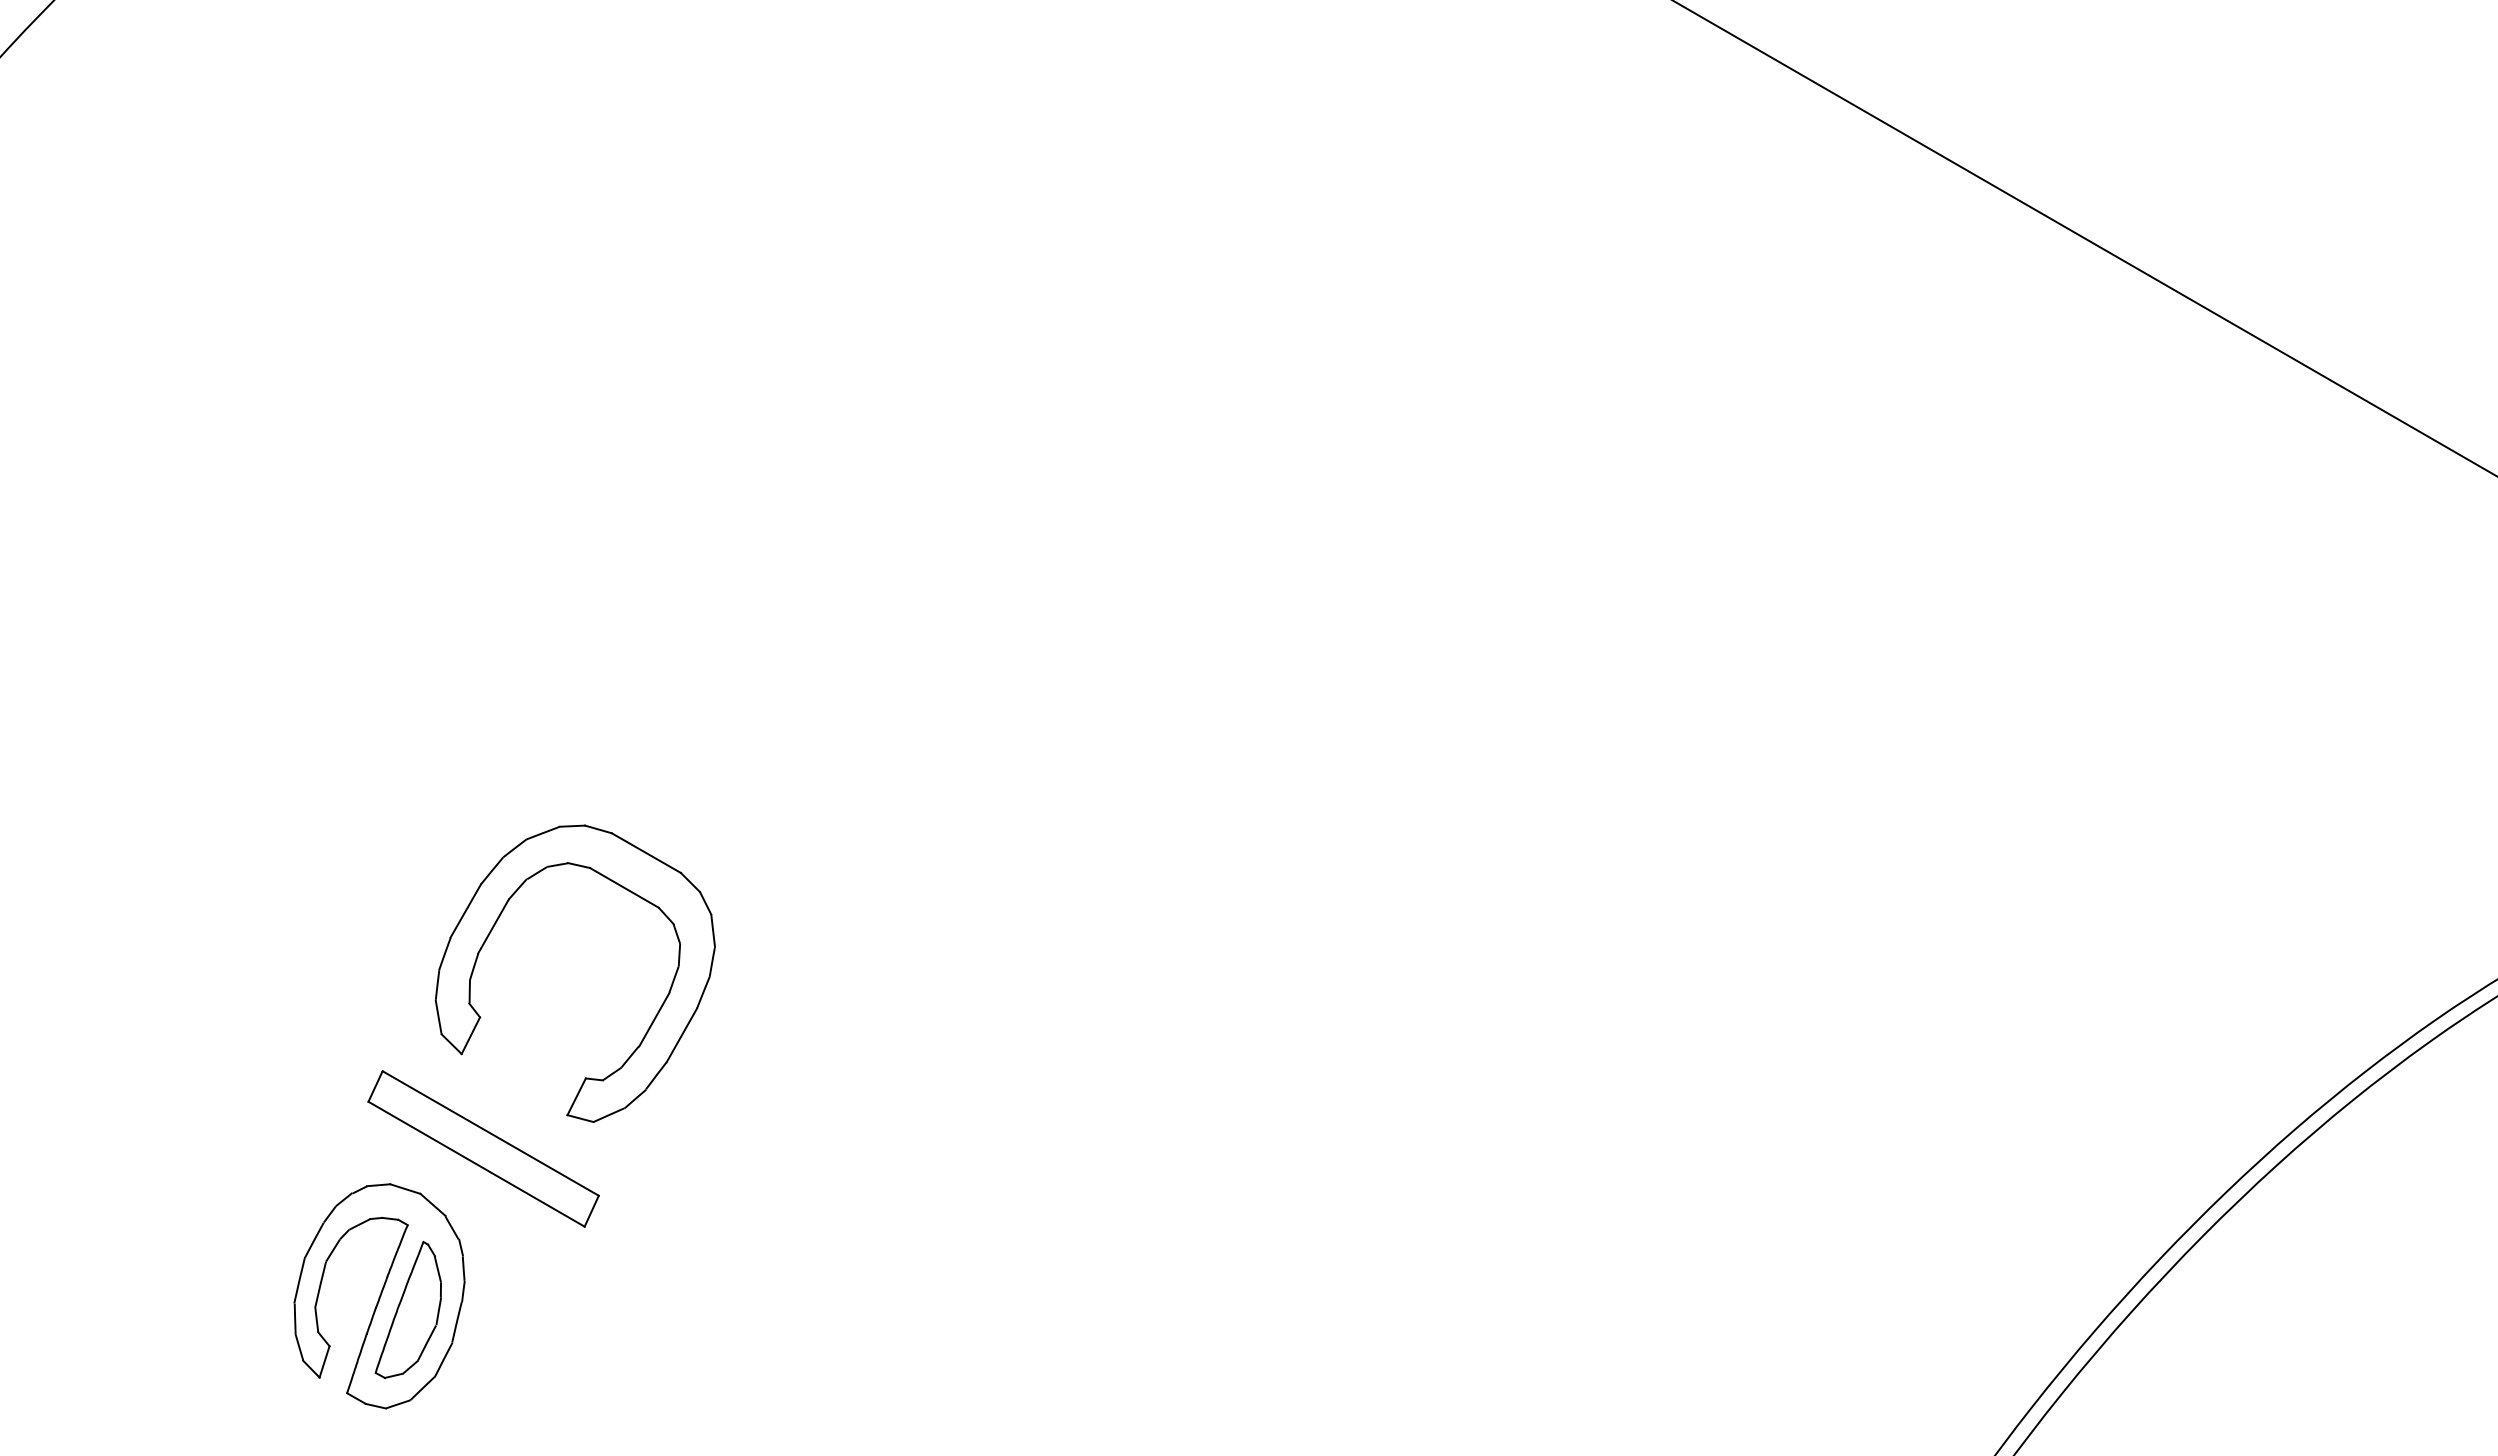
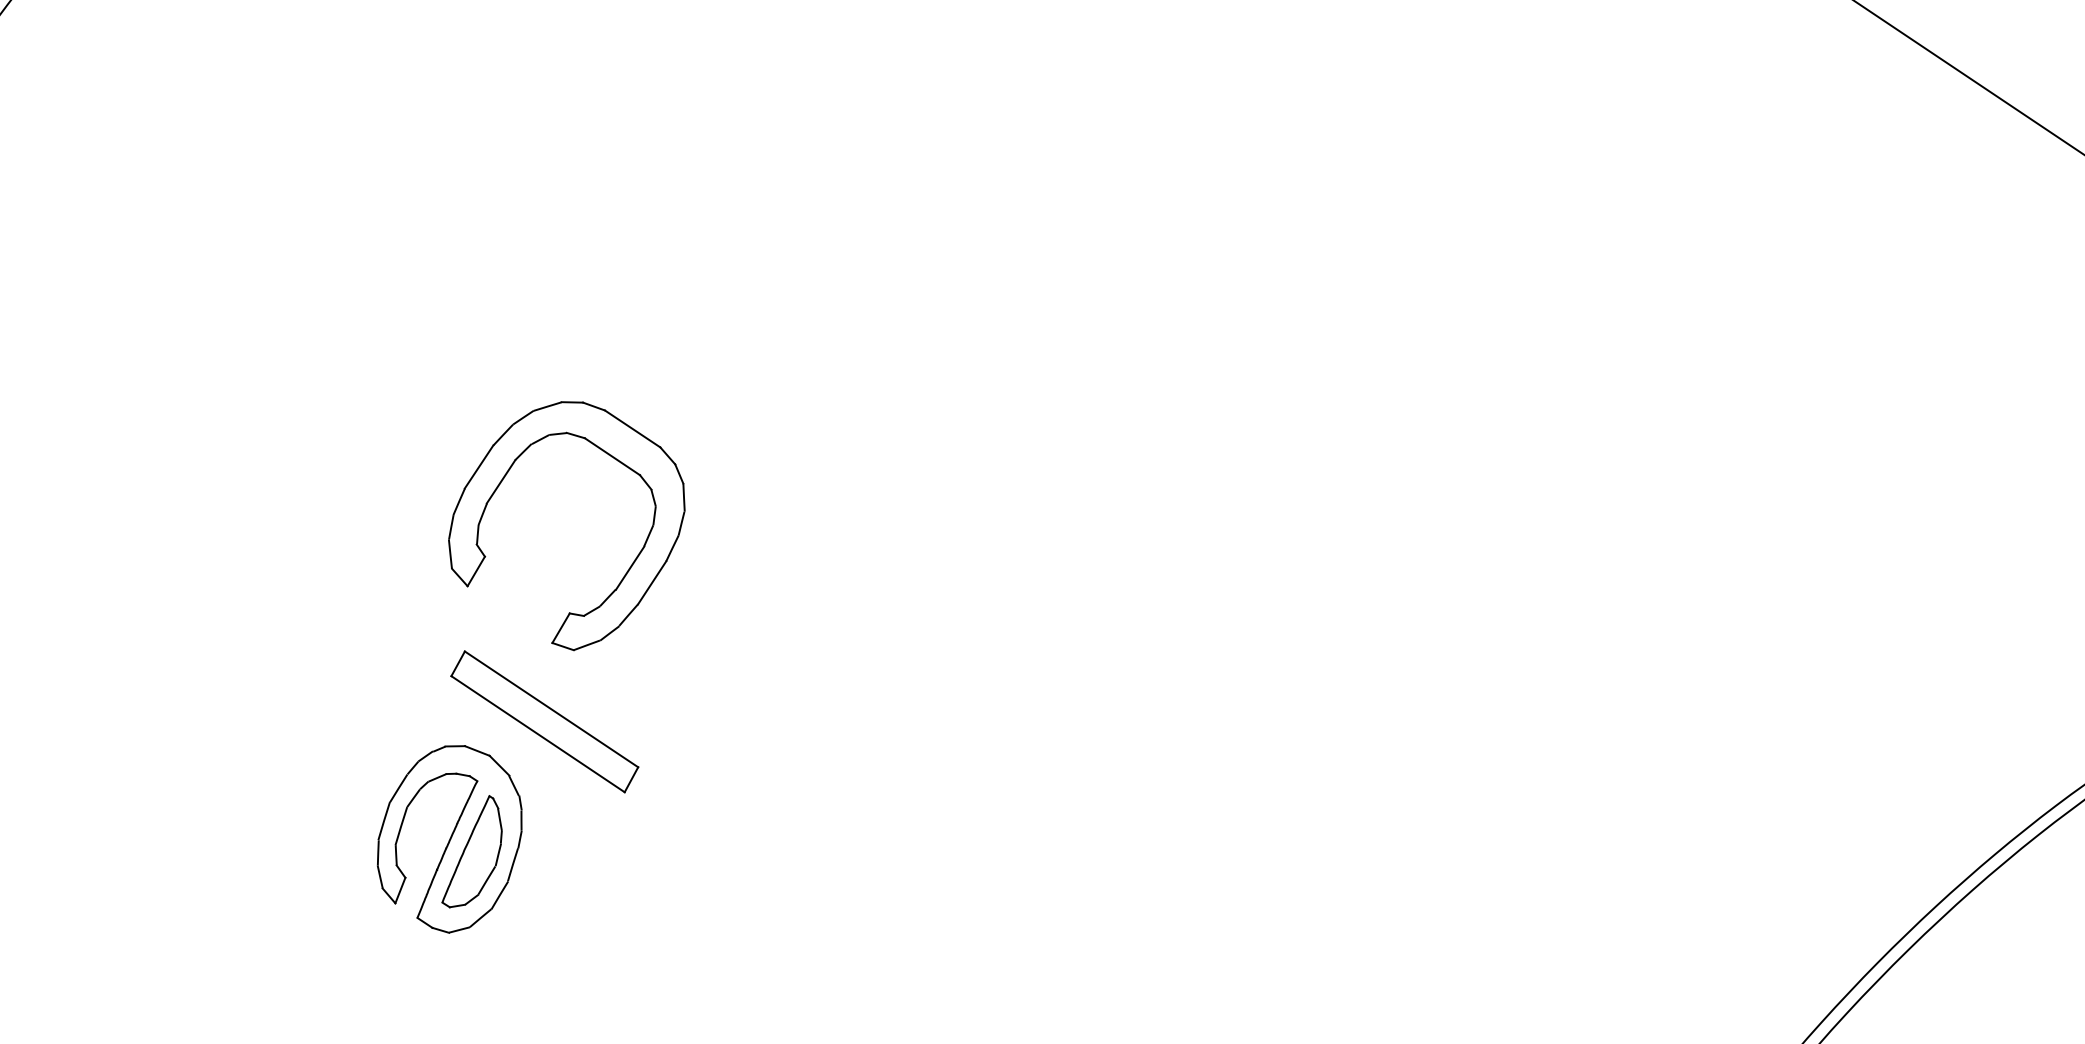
part: (652, 1020) -> (628, 568), moved

